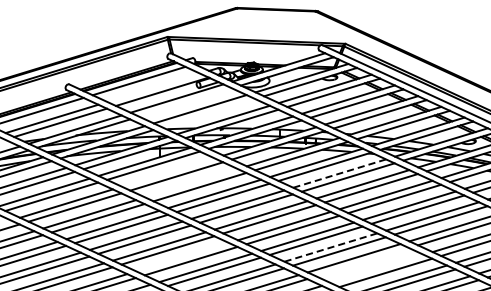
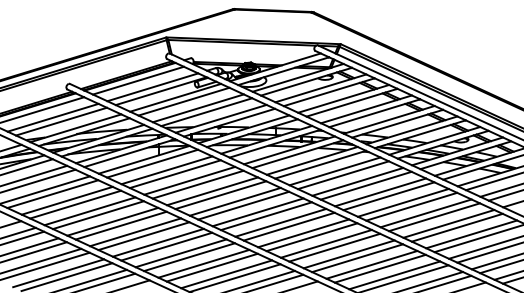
line: (153, 88) -> (152, 87), added
line: (185, 102) -> (183, 101), added
line: (208, 113) -> (206, 112), added
line: (167, 172) -> (166, 170), added
line: (340, 173) -> (335, 171), dashed -> solid
line: (191, 182) -> (189, 180), added
line: (330, 247) -> (326, 243), dashed -> solid
line: (181, 257) -> (180, 253), added
line: (362, 262) -> (357, 258), added
line: (376, 268) -> (371, 264), added

